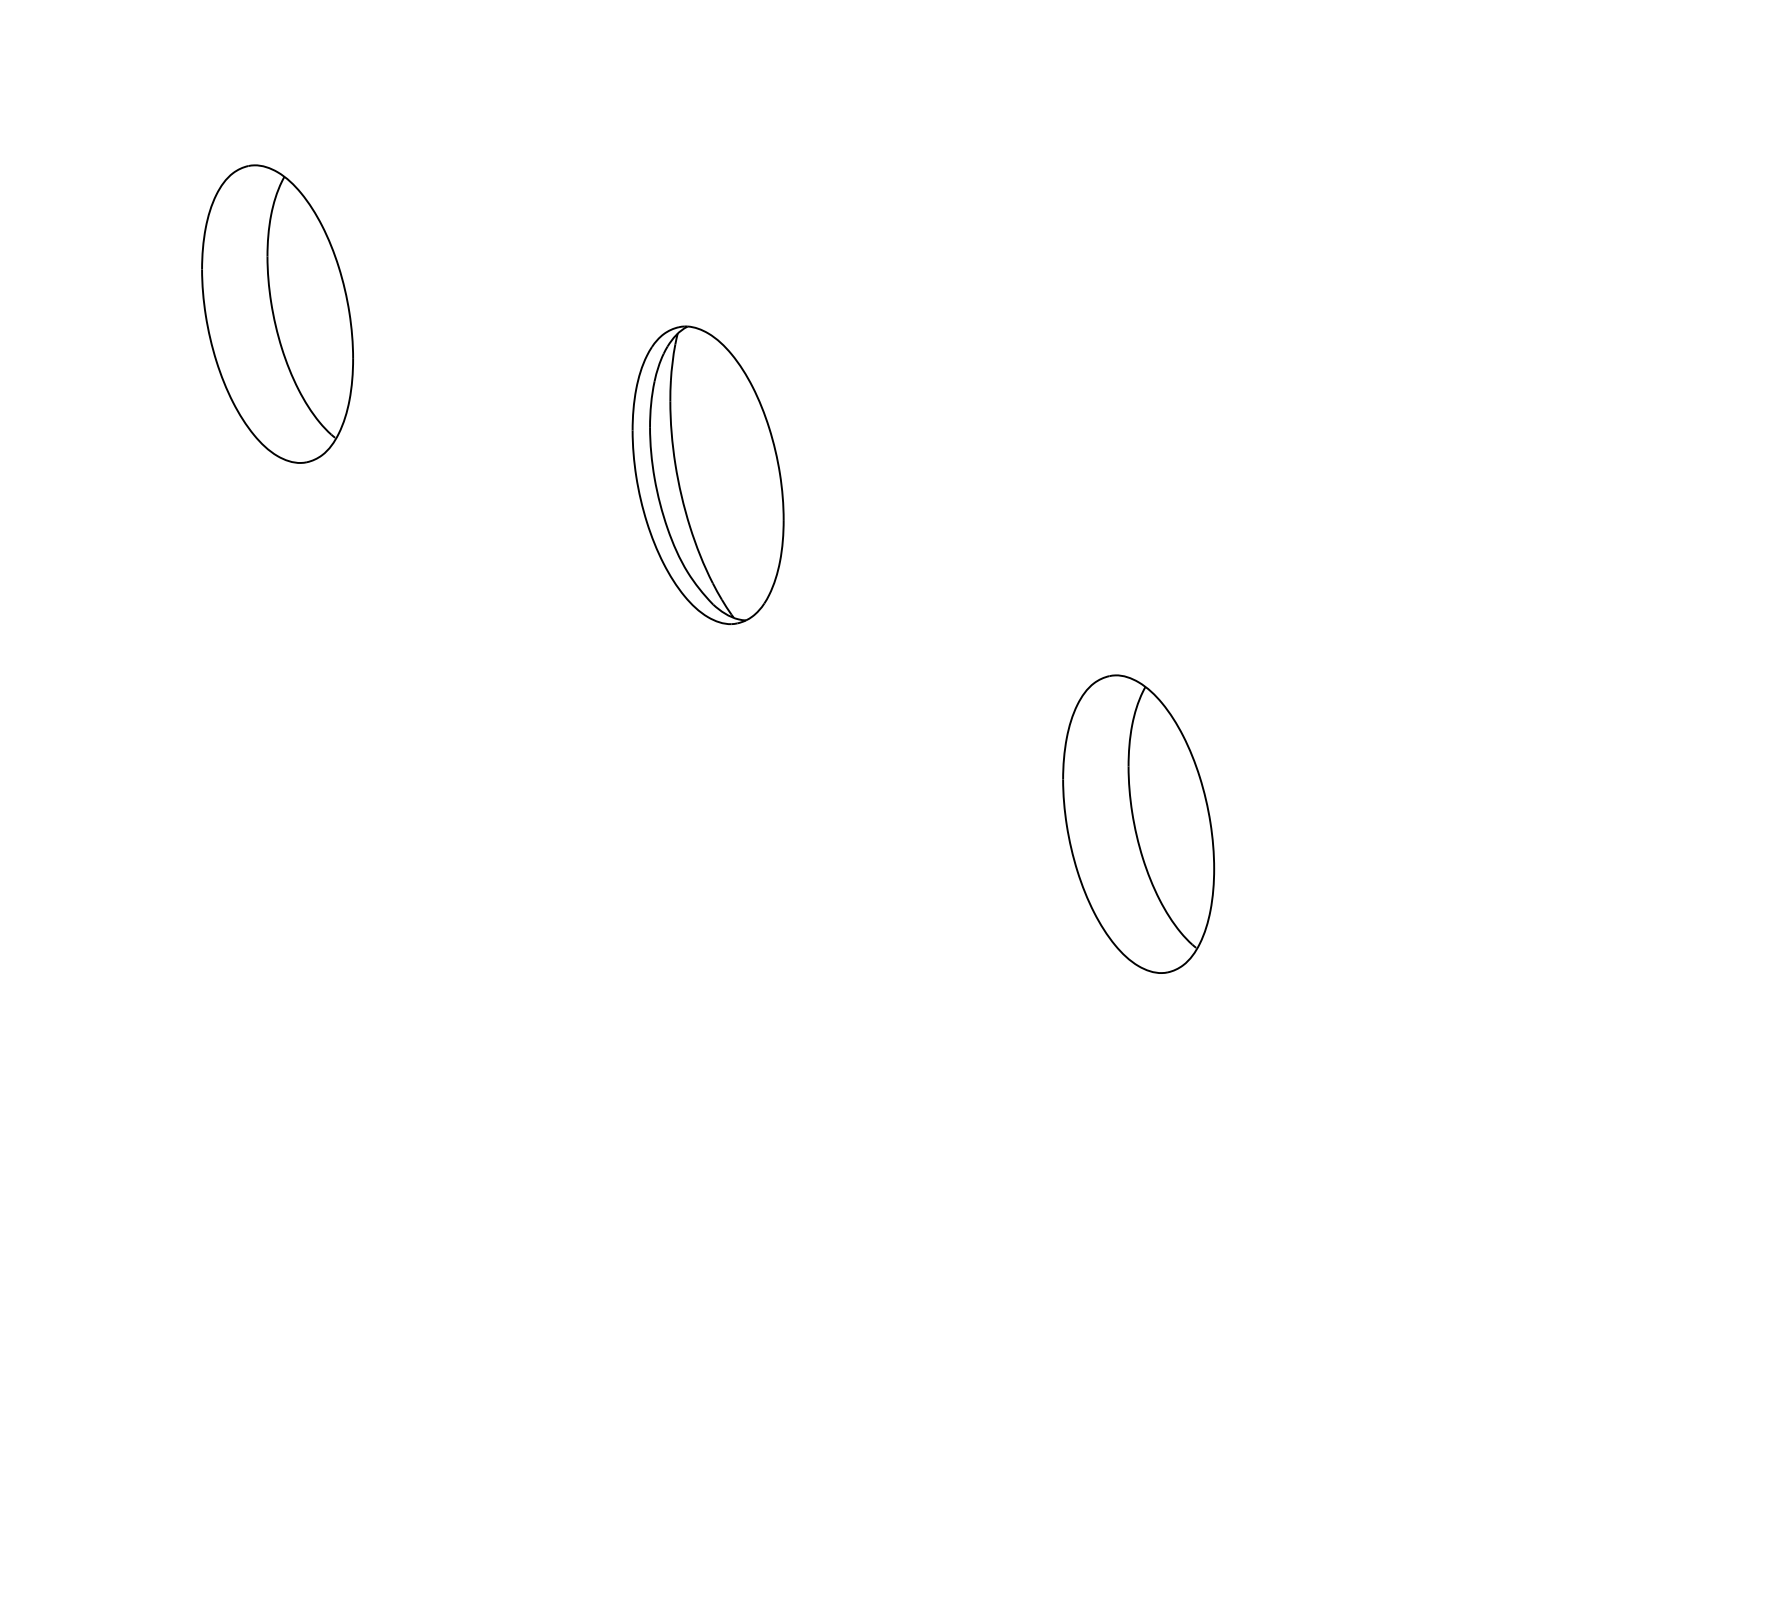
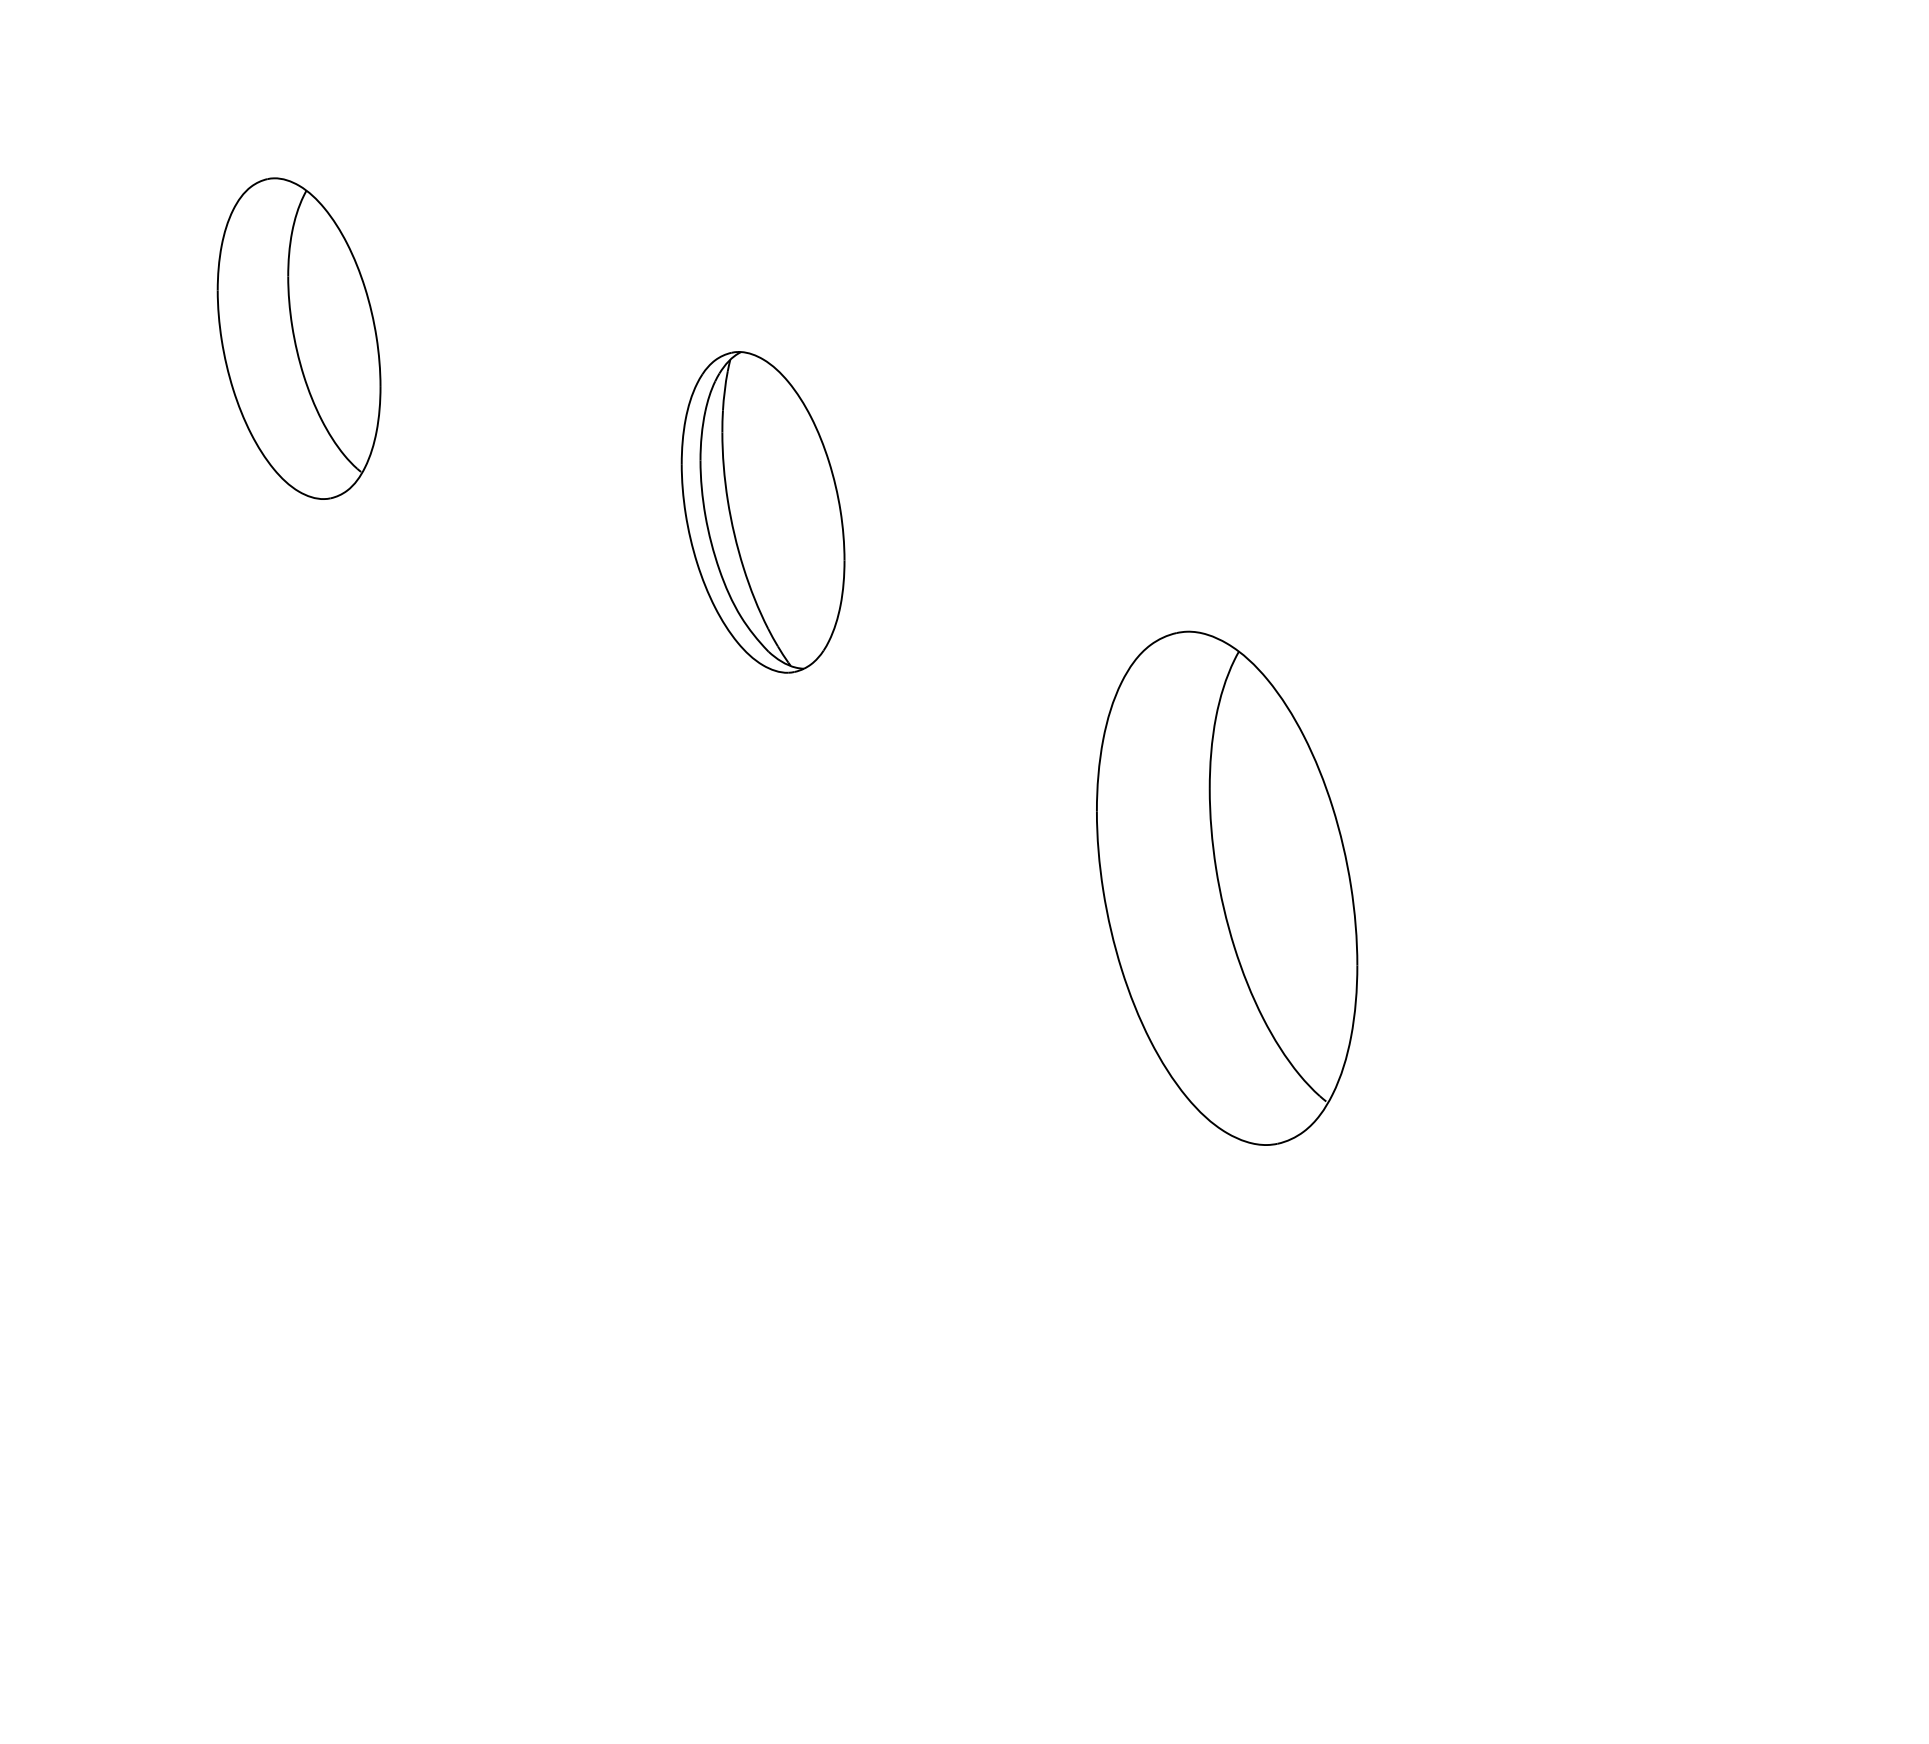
part: (1138, 824) -> (1226, 888), size x1.6

